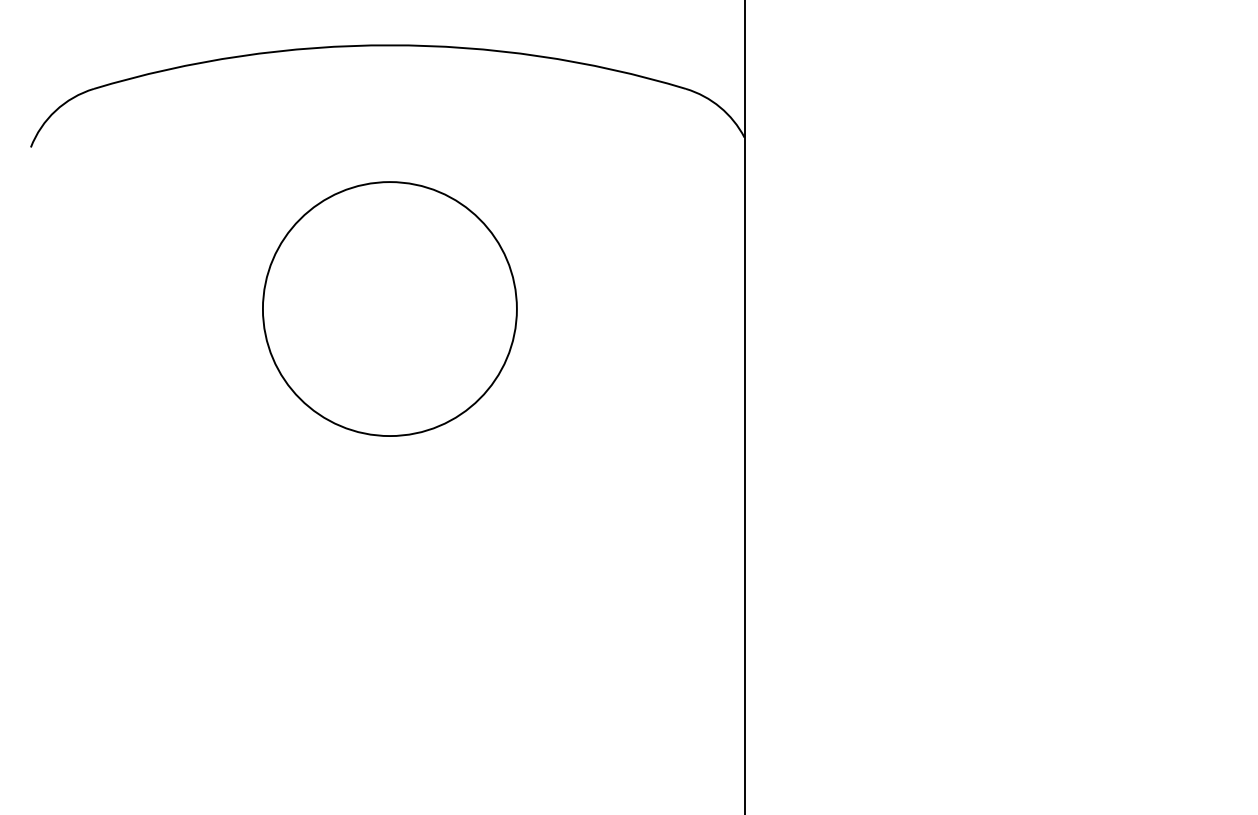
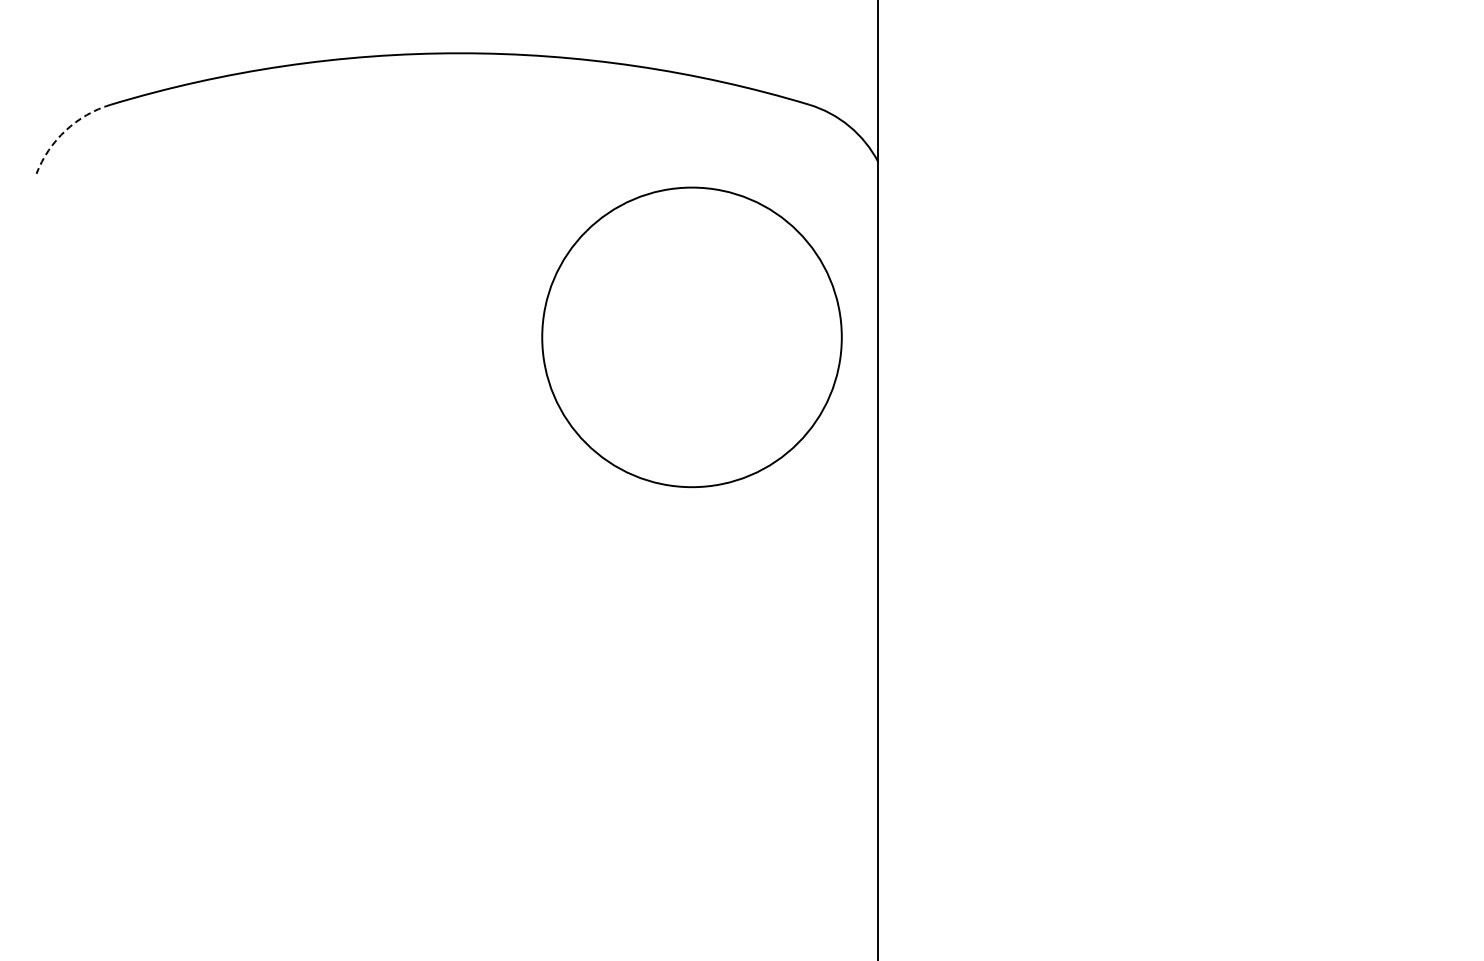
arc: (55, 110) -> (65, 130), solid -> dashed
part: (389, 309) -> (691, 337), moved

